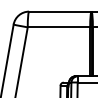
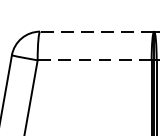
line: (59, 11) -> (95, 31), solid -> dashed
line: (58, 27) -> (93, 60), solid -> dashed

